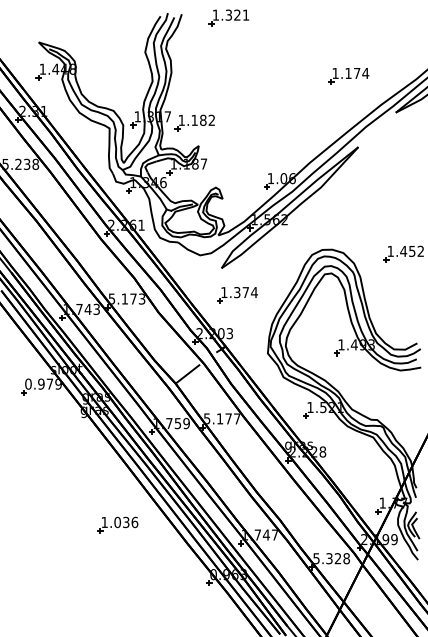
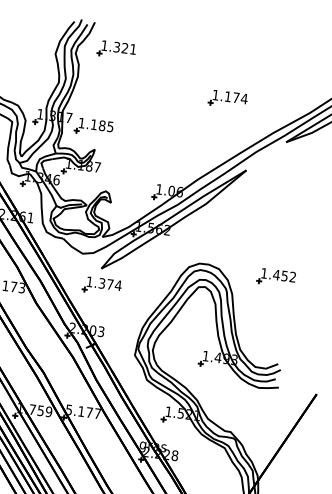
part: (228, 17) -> (116, 49), moved
part: (348, 76) -> (227, 99), moved
text: (211, 119) -> (110, 125), 1.182 -> 1.185
part: (237, 295) -> (101, 286), moved
line: (187, 373) -> (56, 364), removed

